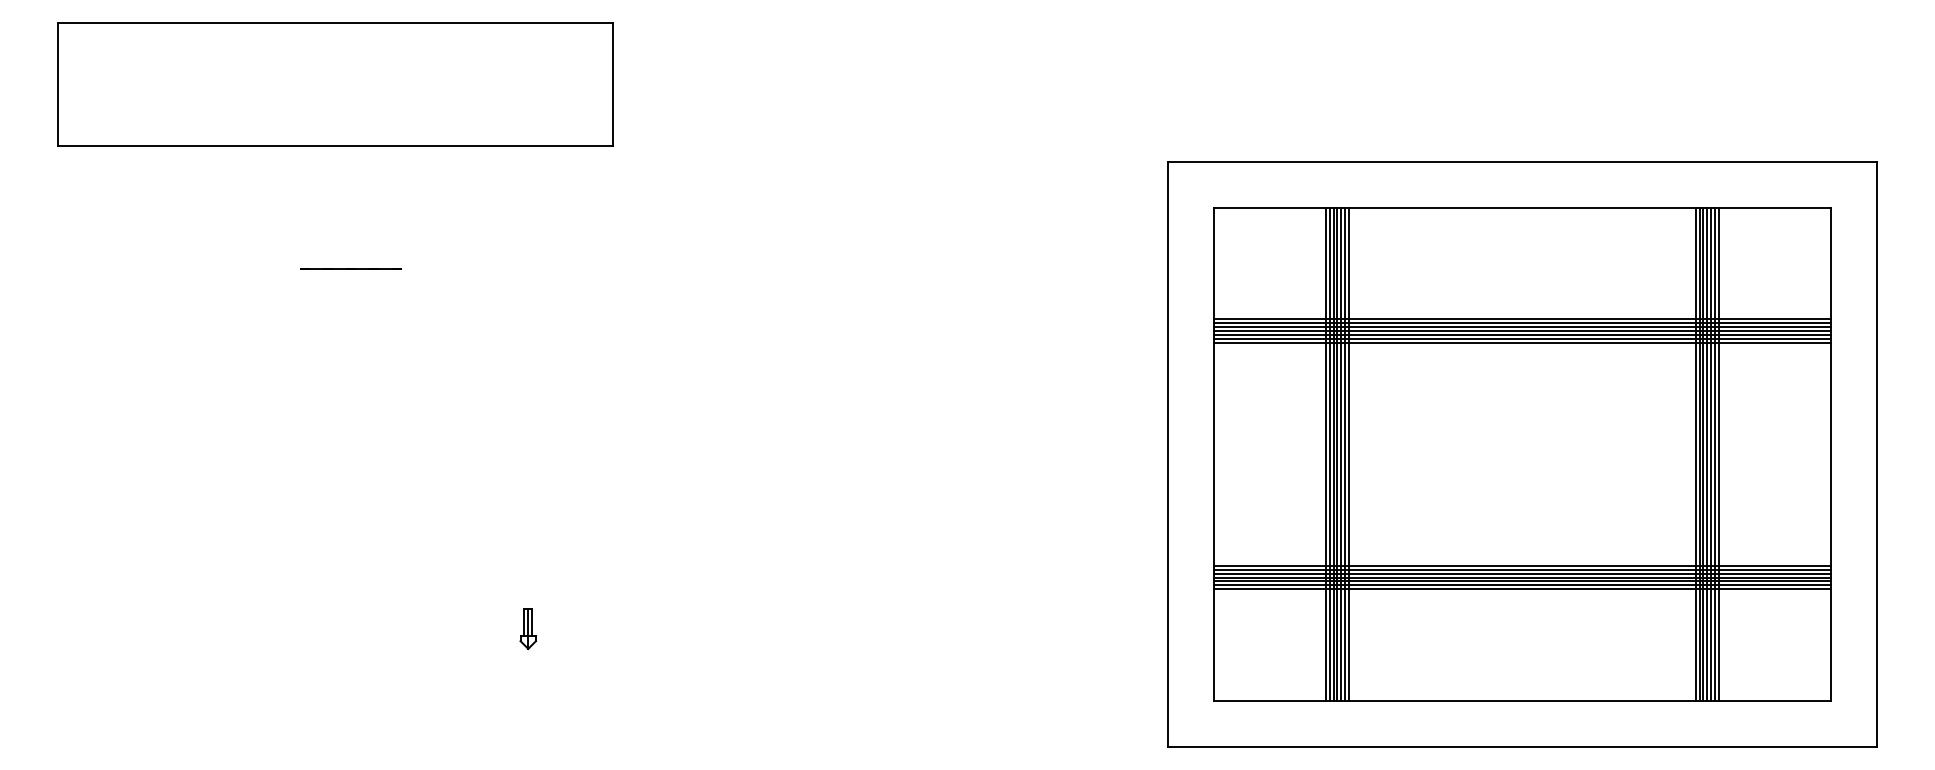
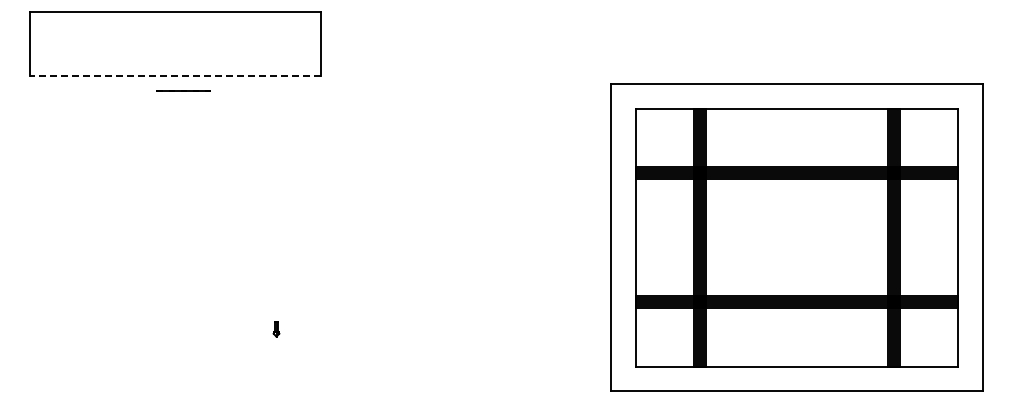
line: (335, 146) -> (175, 76), solid -> dashed
line: (350, 268) -> (183, 90), moved
part: (528, 629) -> (276, 329), size x0.7

